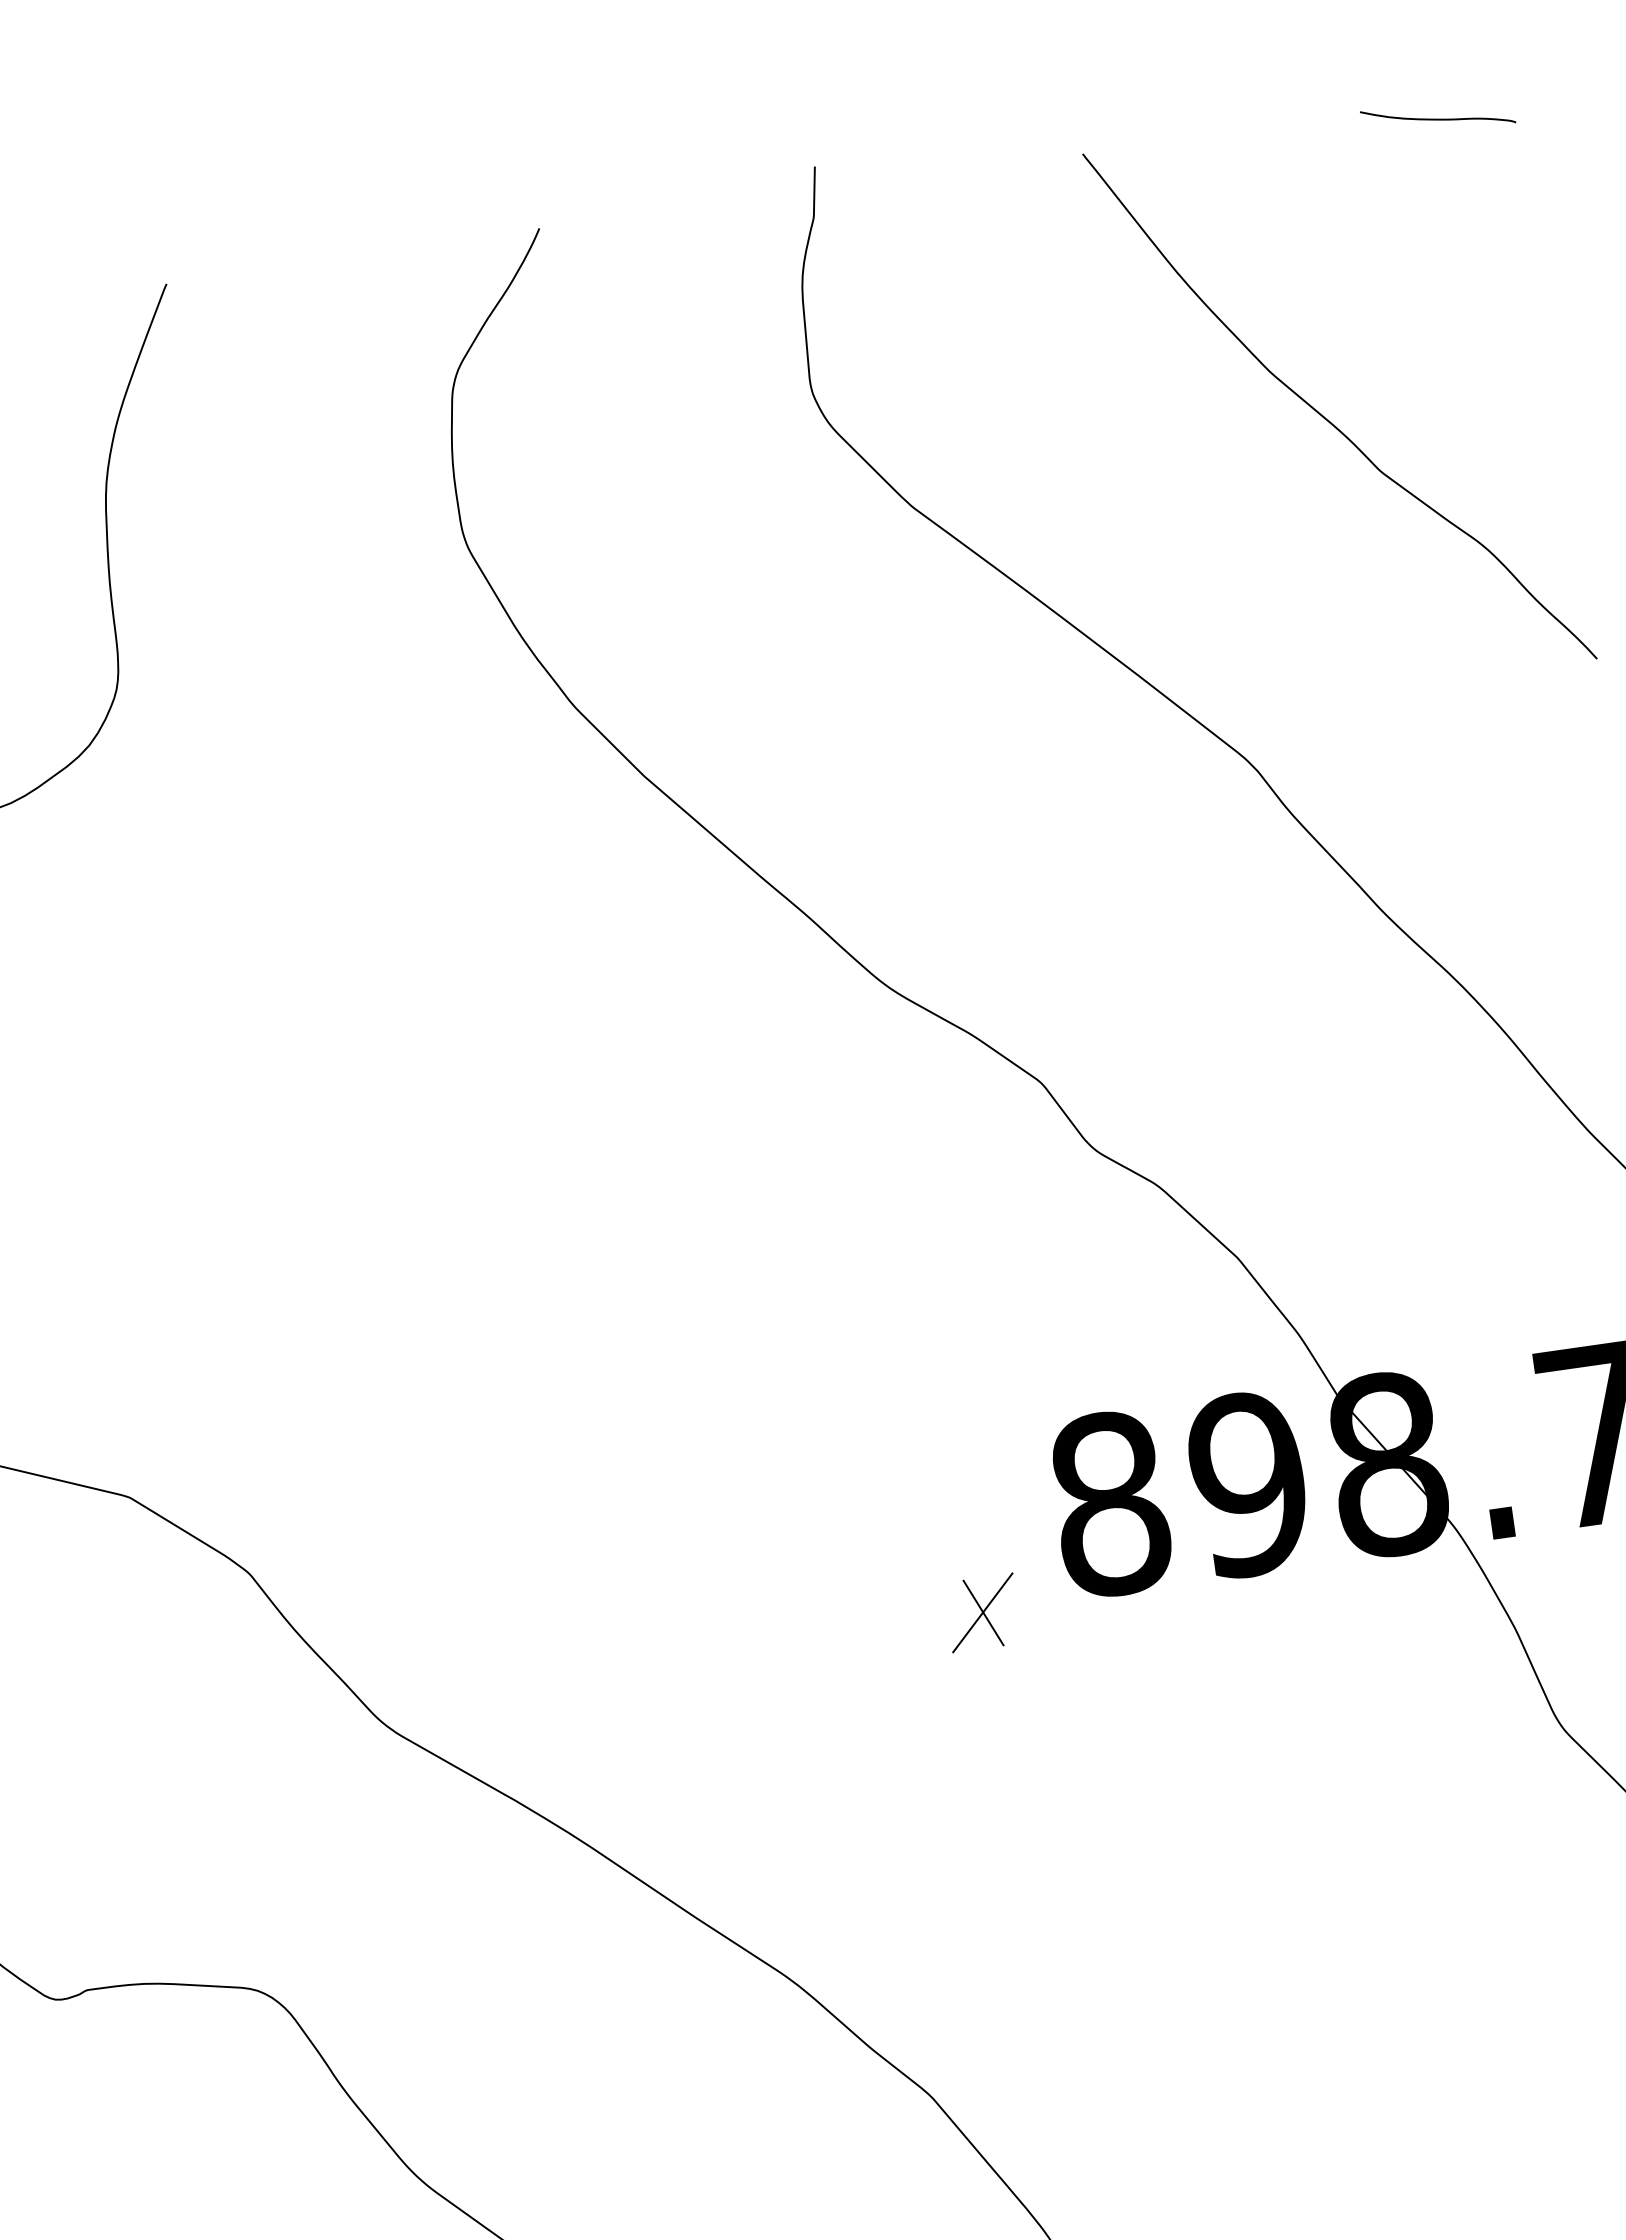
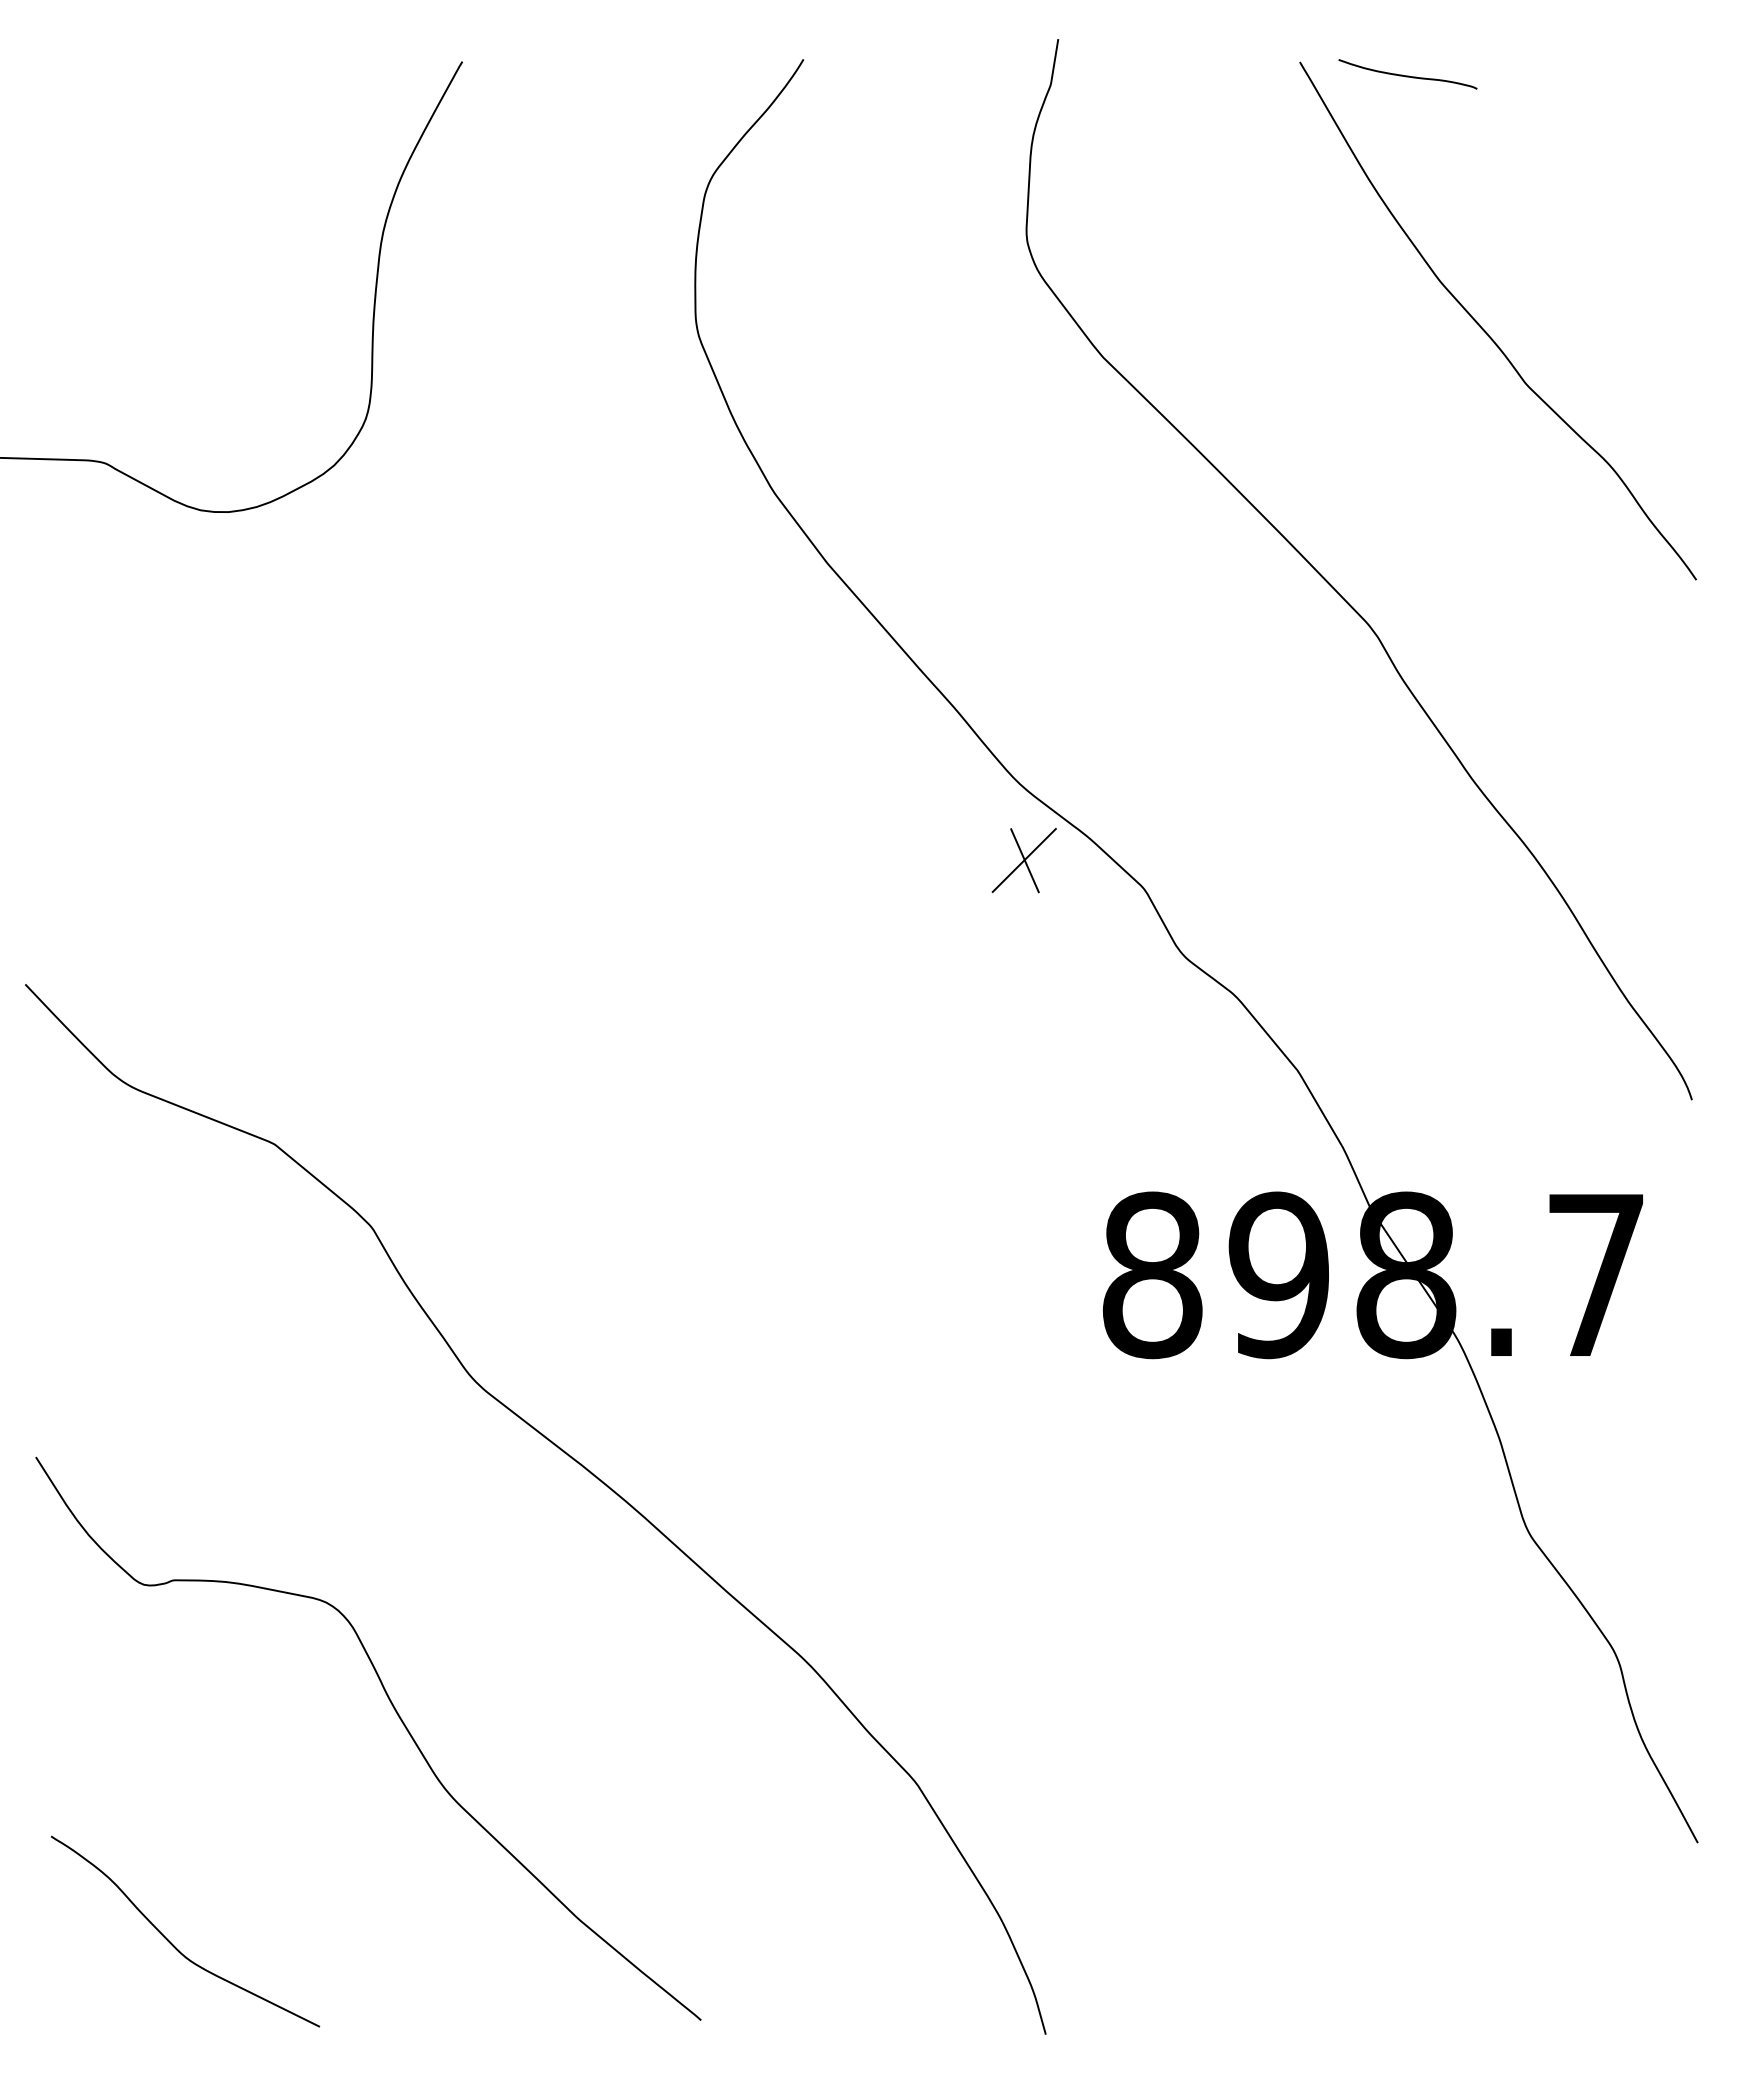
curve: (1437, 118) -> (1407, 75), moved
part: (981, 1613) -> (1023, 860), moved

